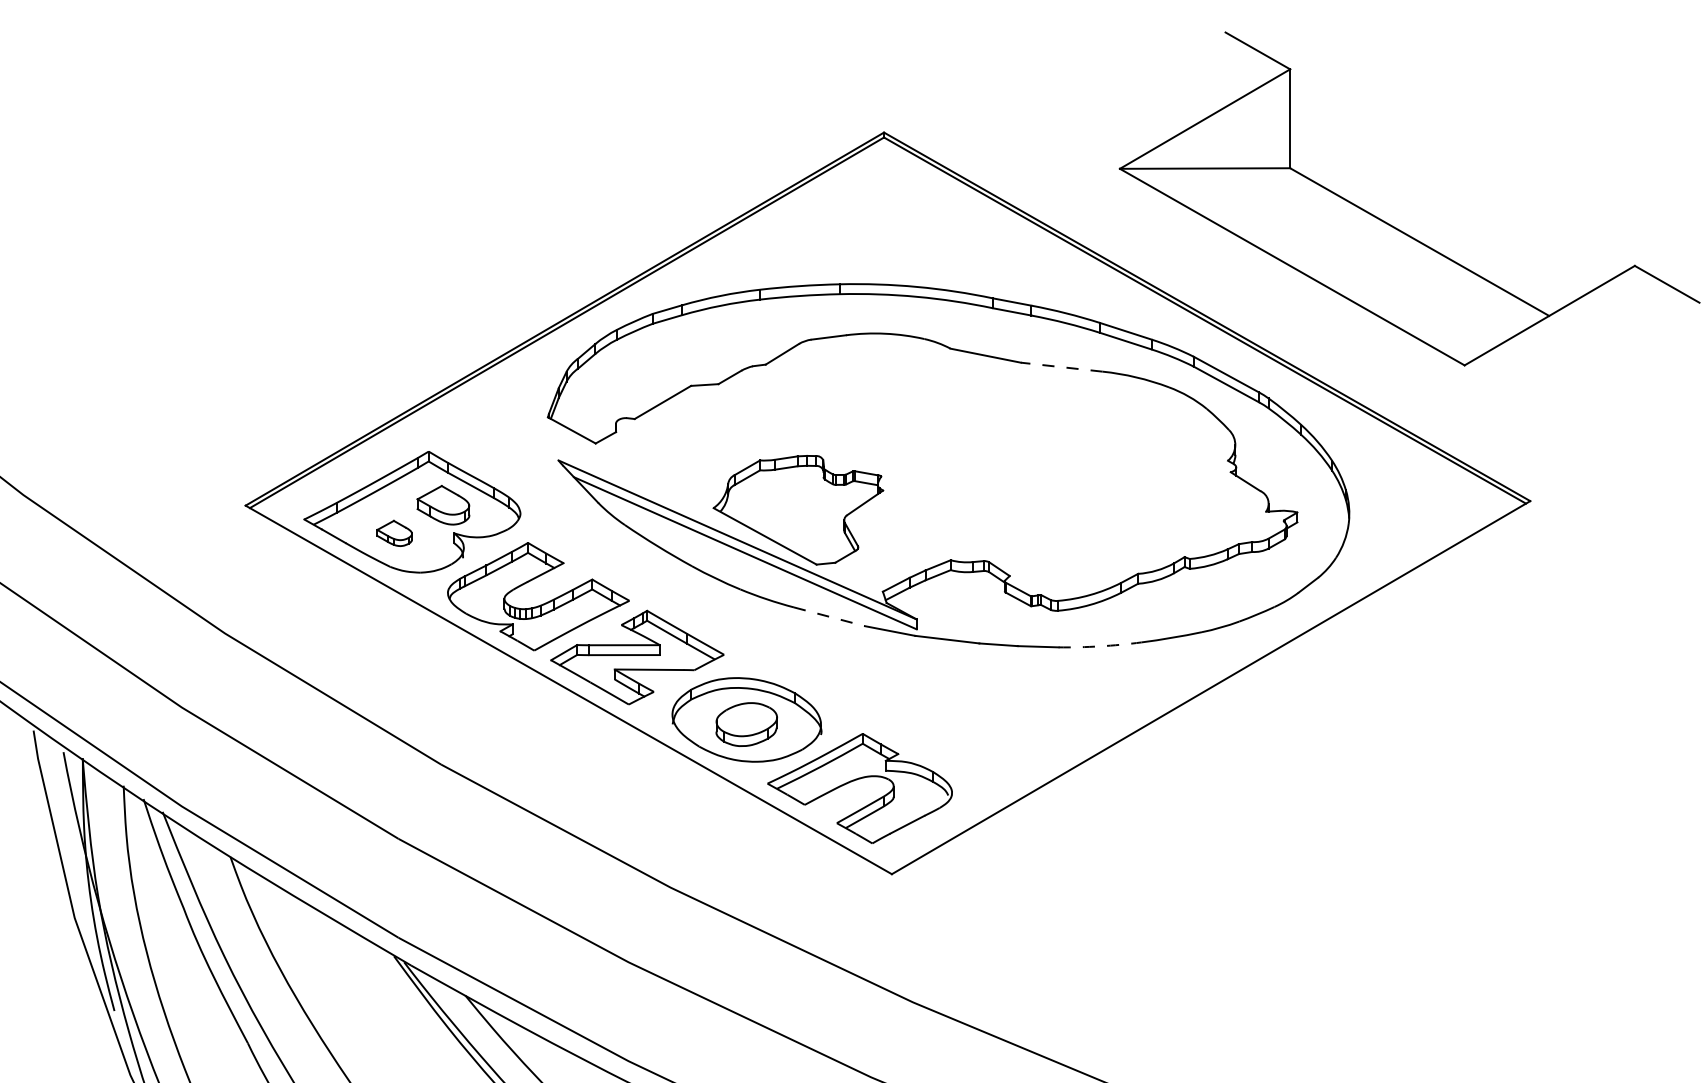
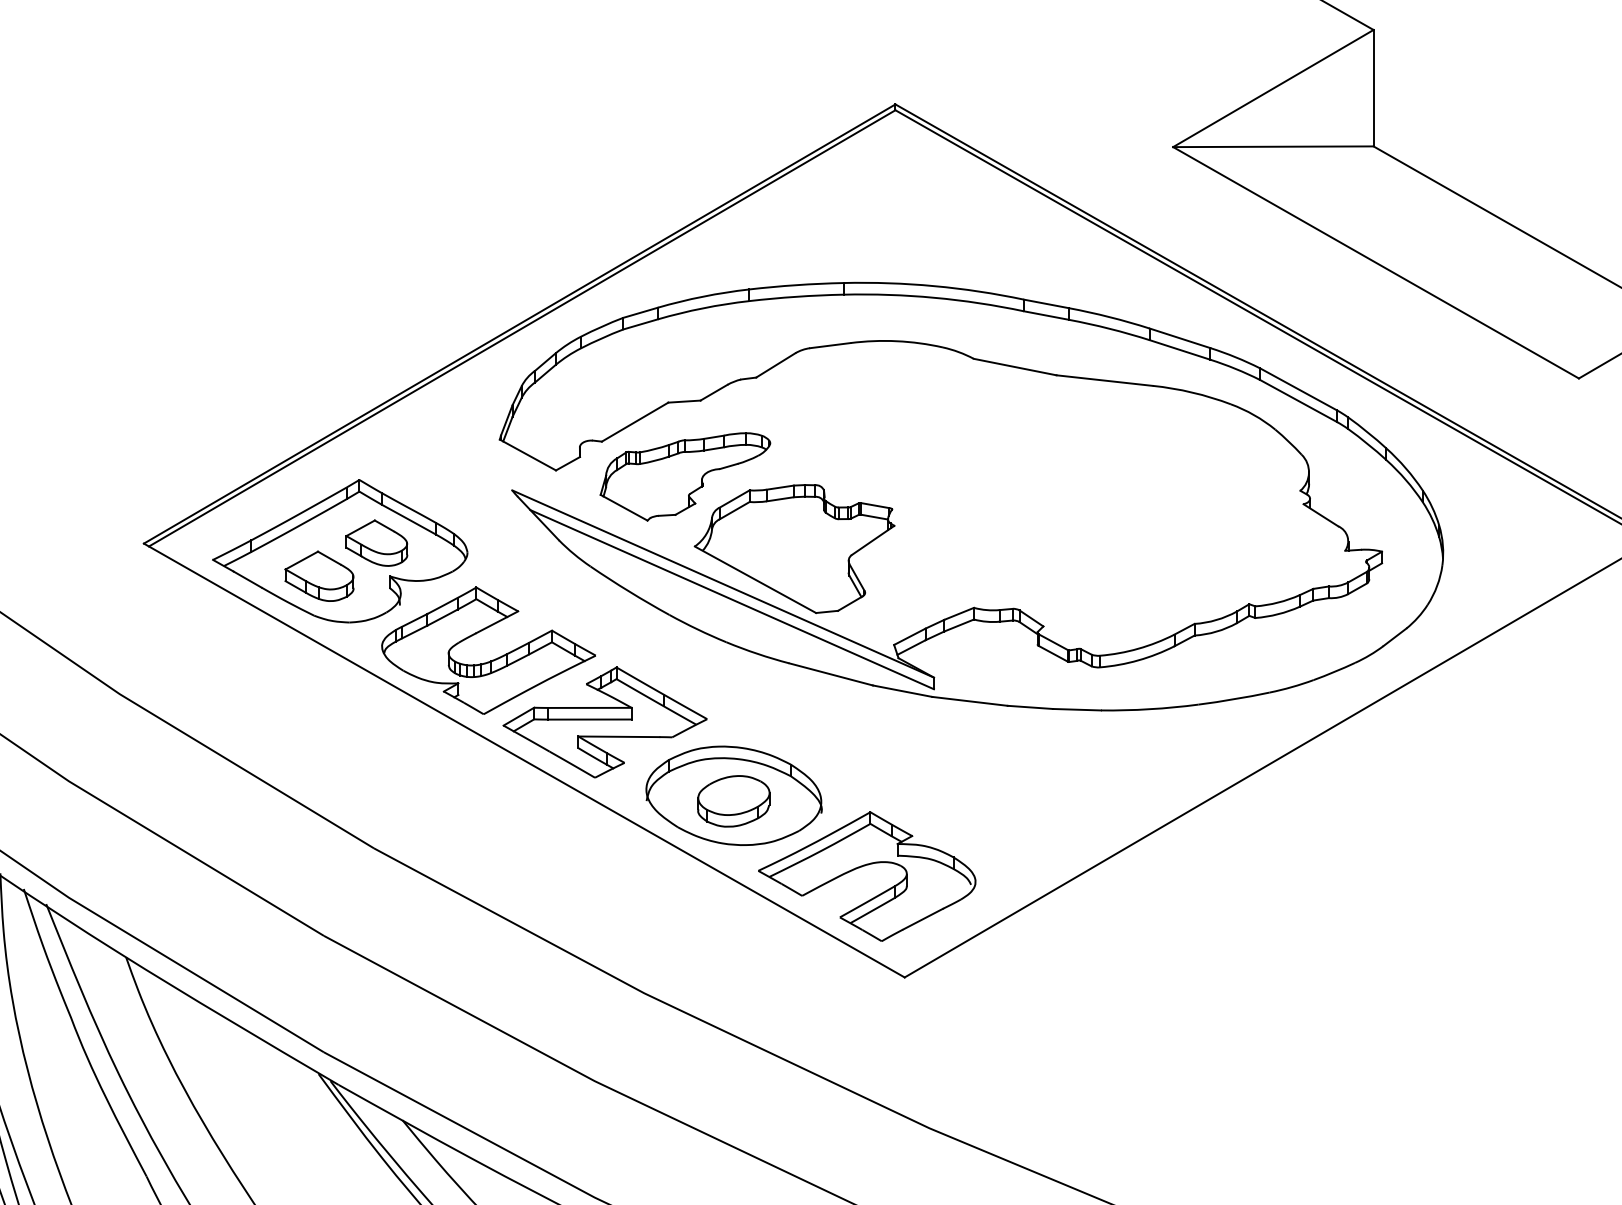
line: (1061, 367) -> (1104, 380), dashed -> solid
part: (705, 449) -> (685, 477), added
part: (394, 533) -> (319, 576), size x1.67
line: (829, 616) -> (831, 674), dashed -> solid
arc: (1100, 646) -> (1150, 709), dashed -> solid

